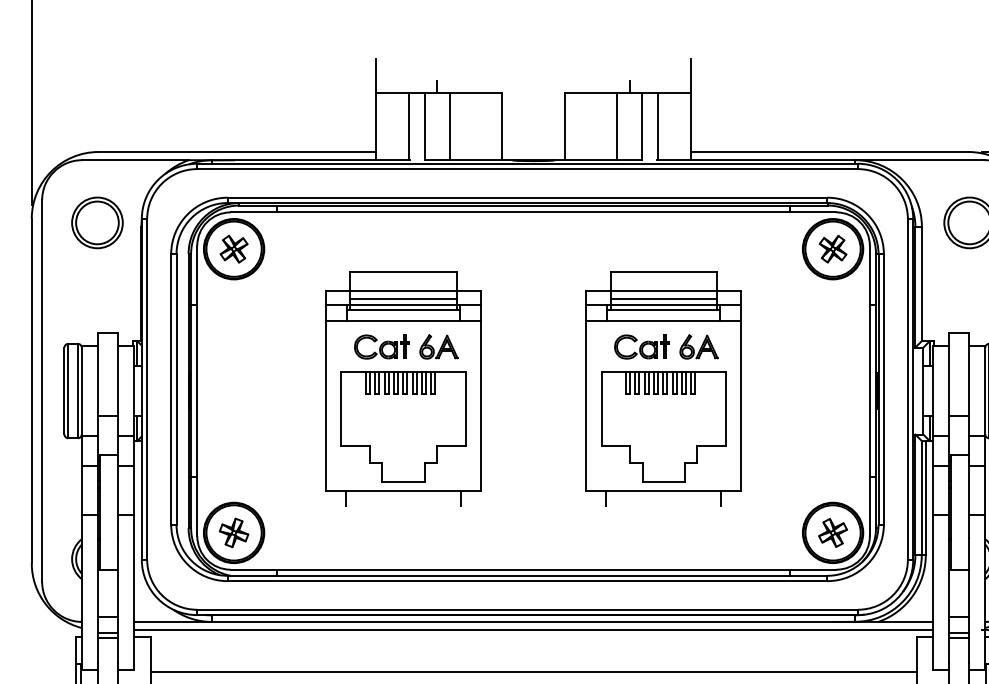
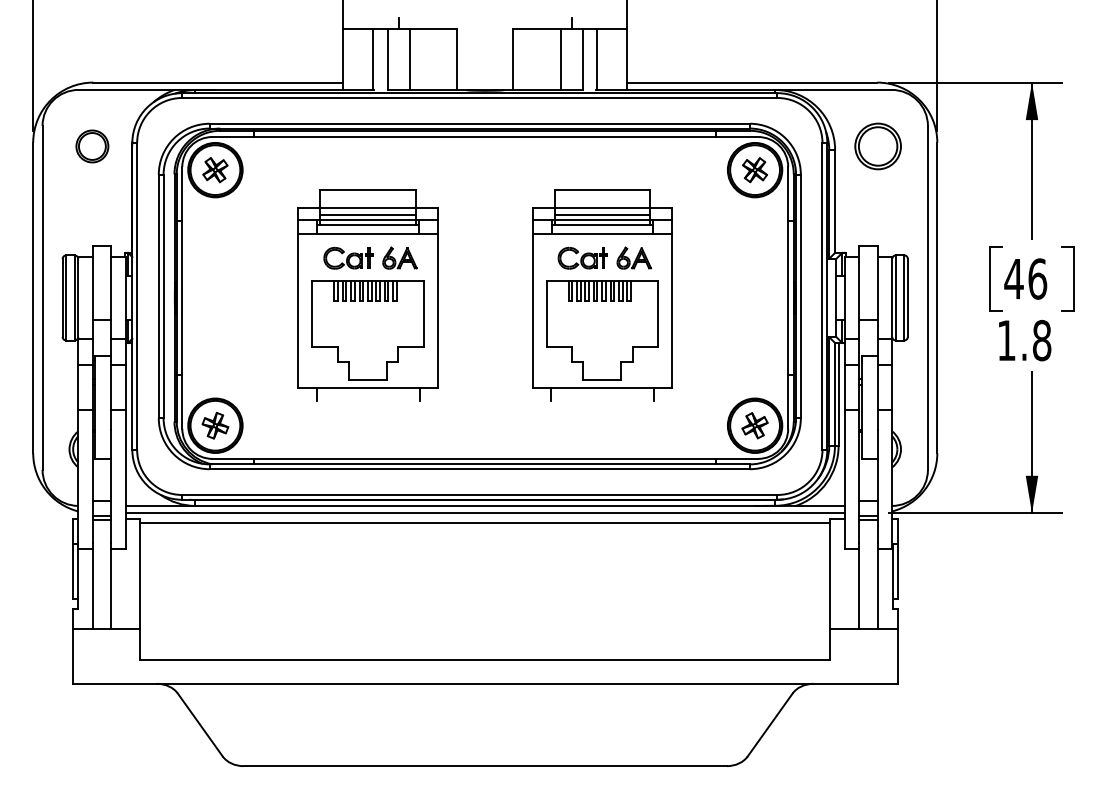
part: (97, 222) -> (92, 146), size x0.7
line: (533, 672) -> (485, 523), moved

